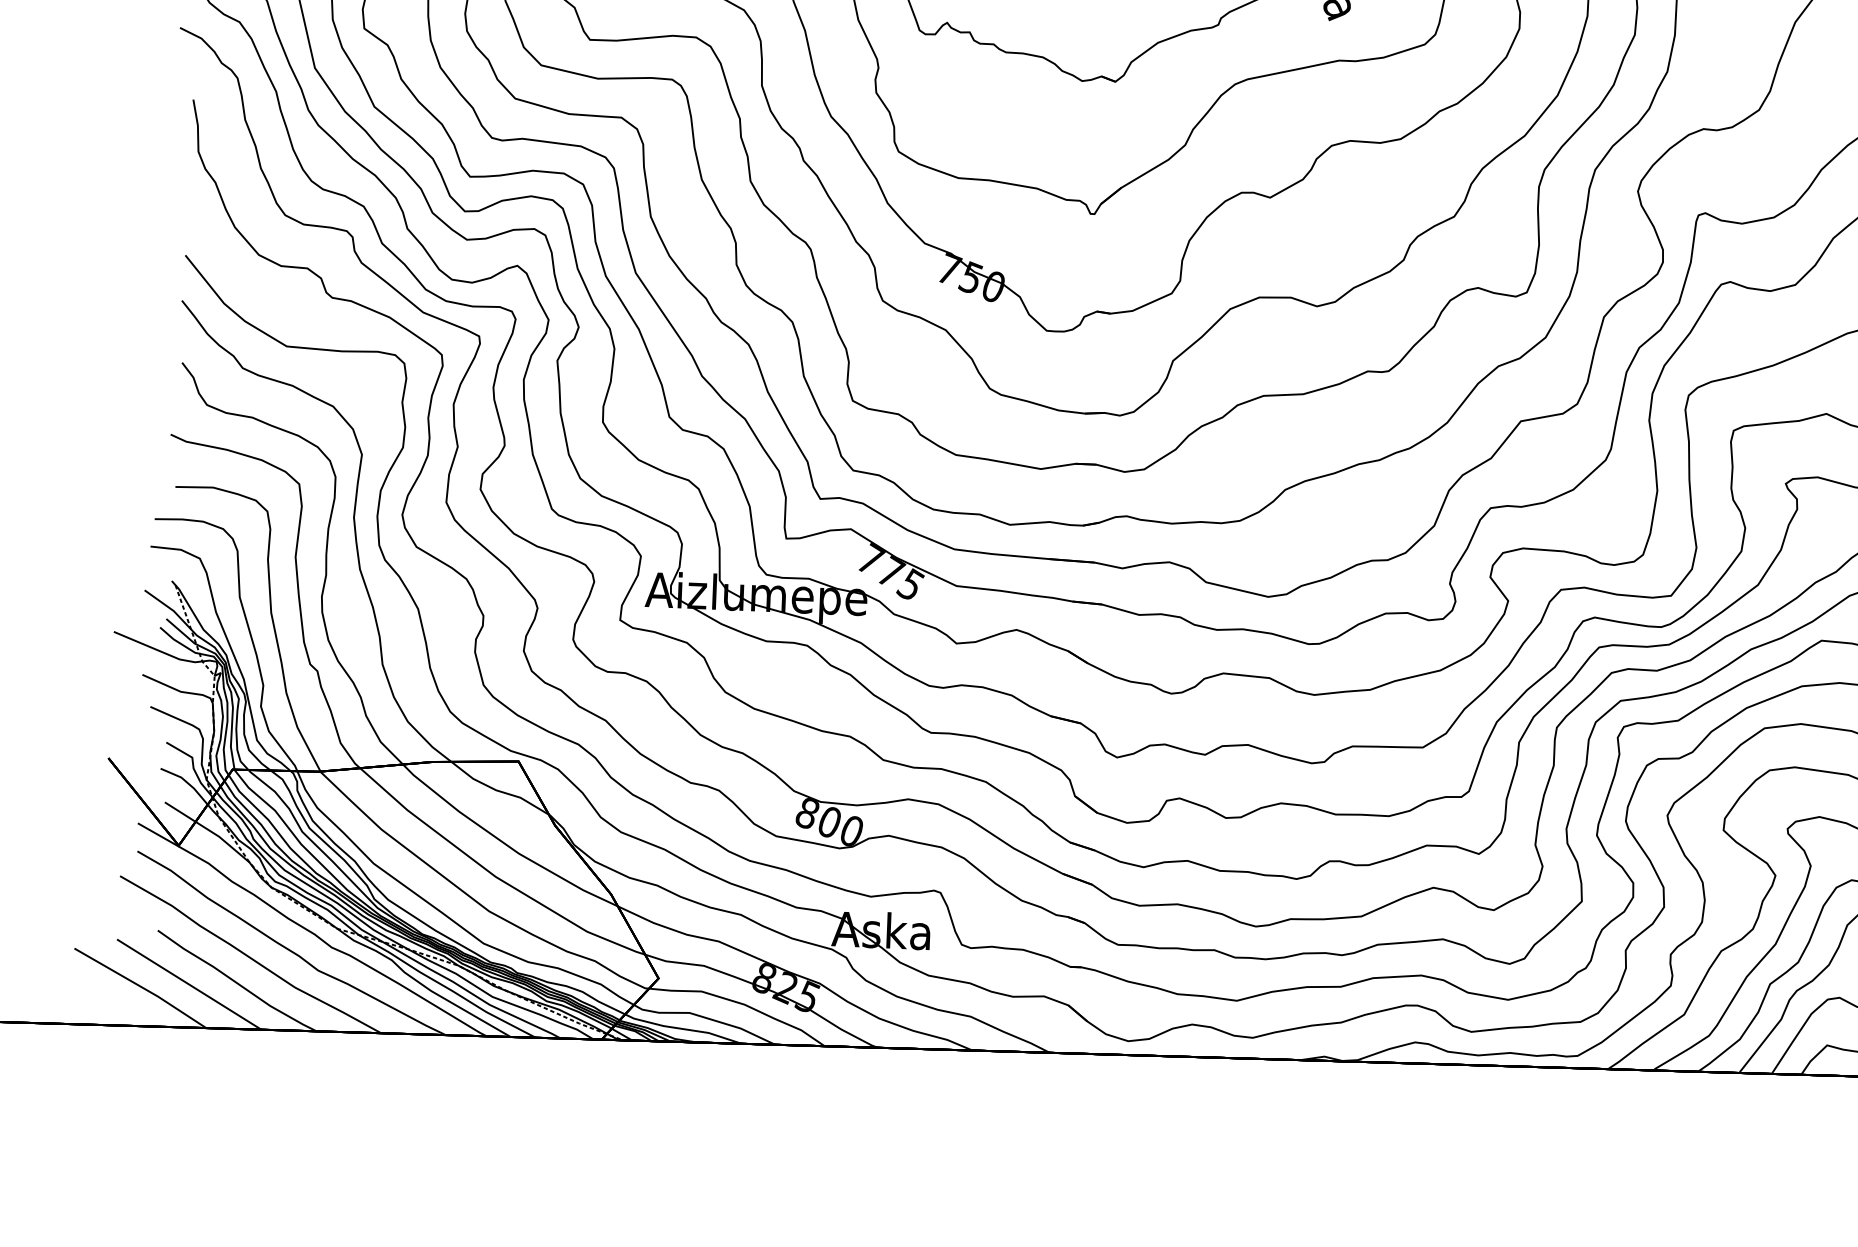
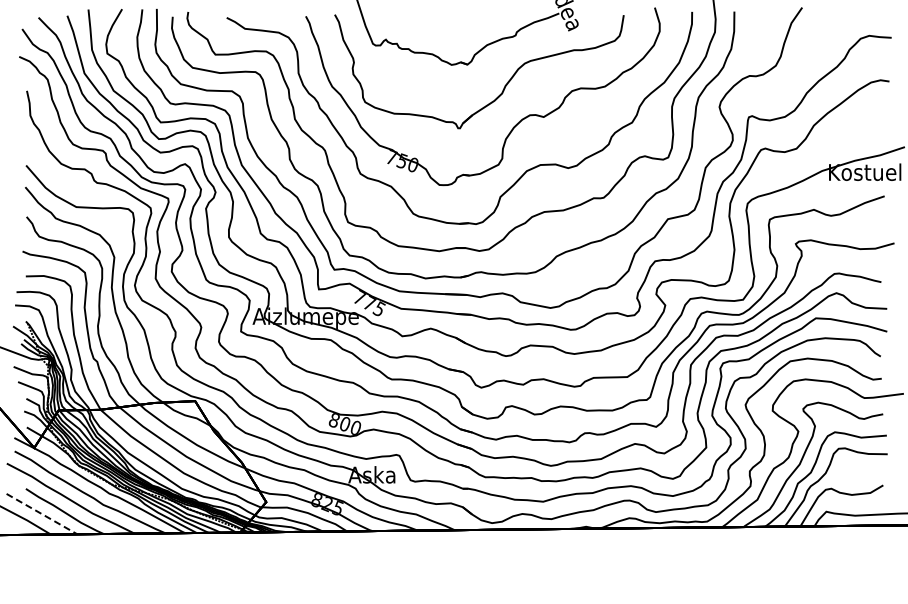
line: (188, 985) -> (41, 514), solid -> dashed

